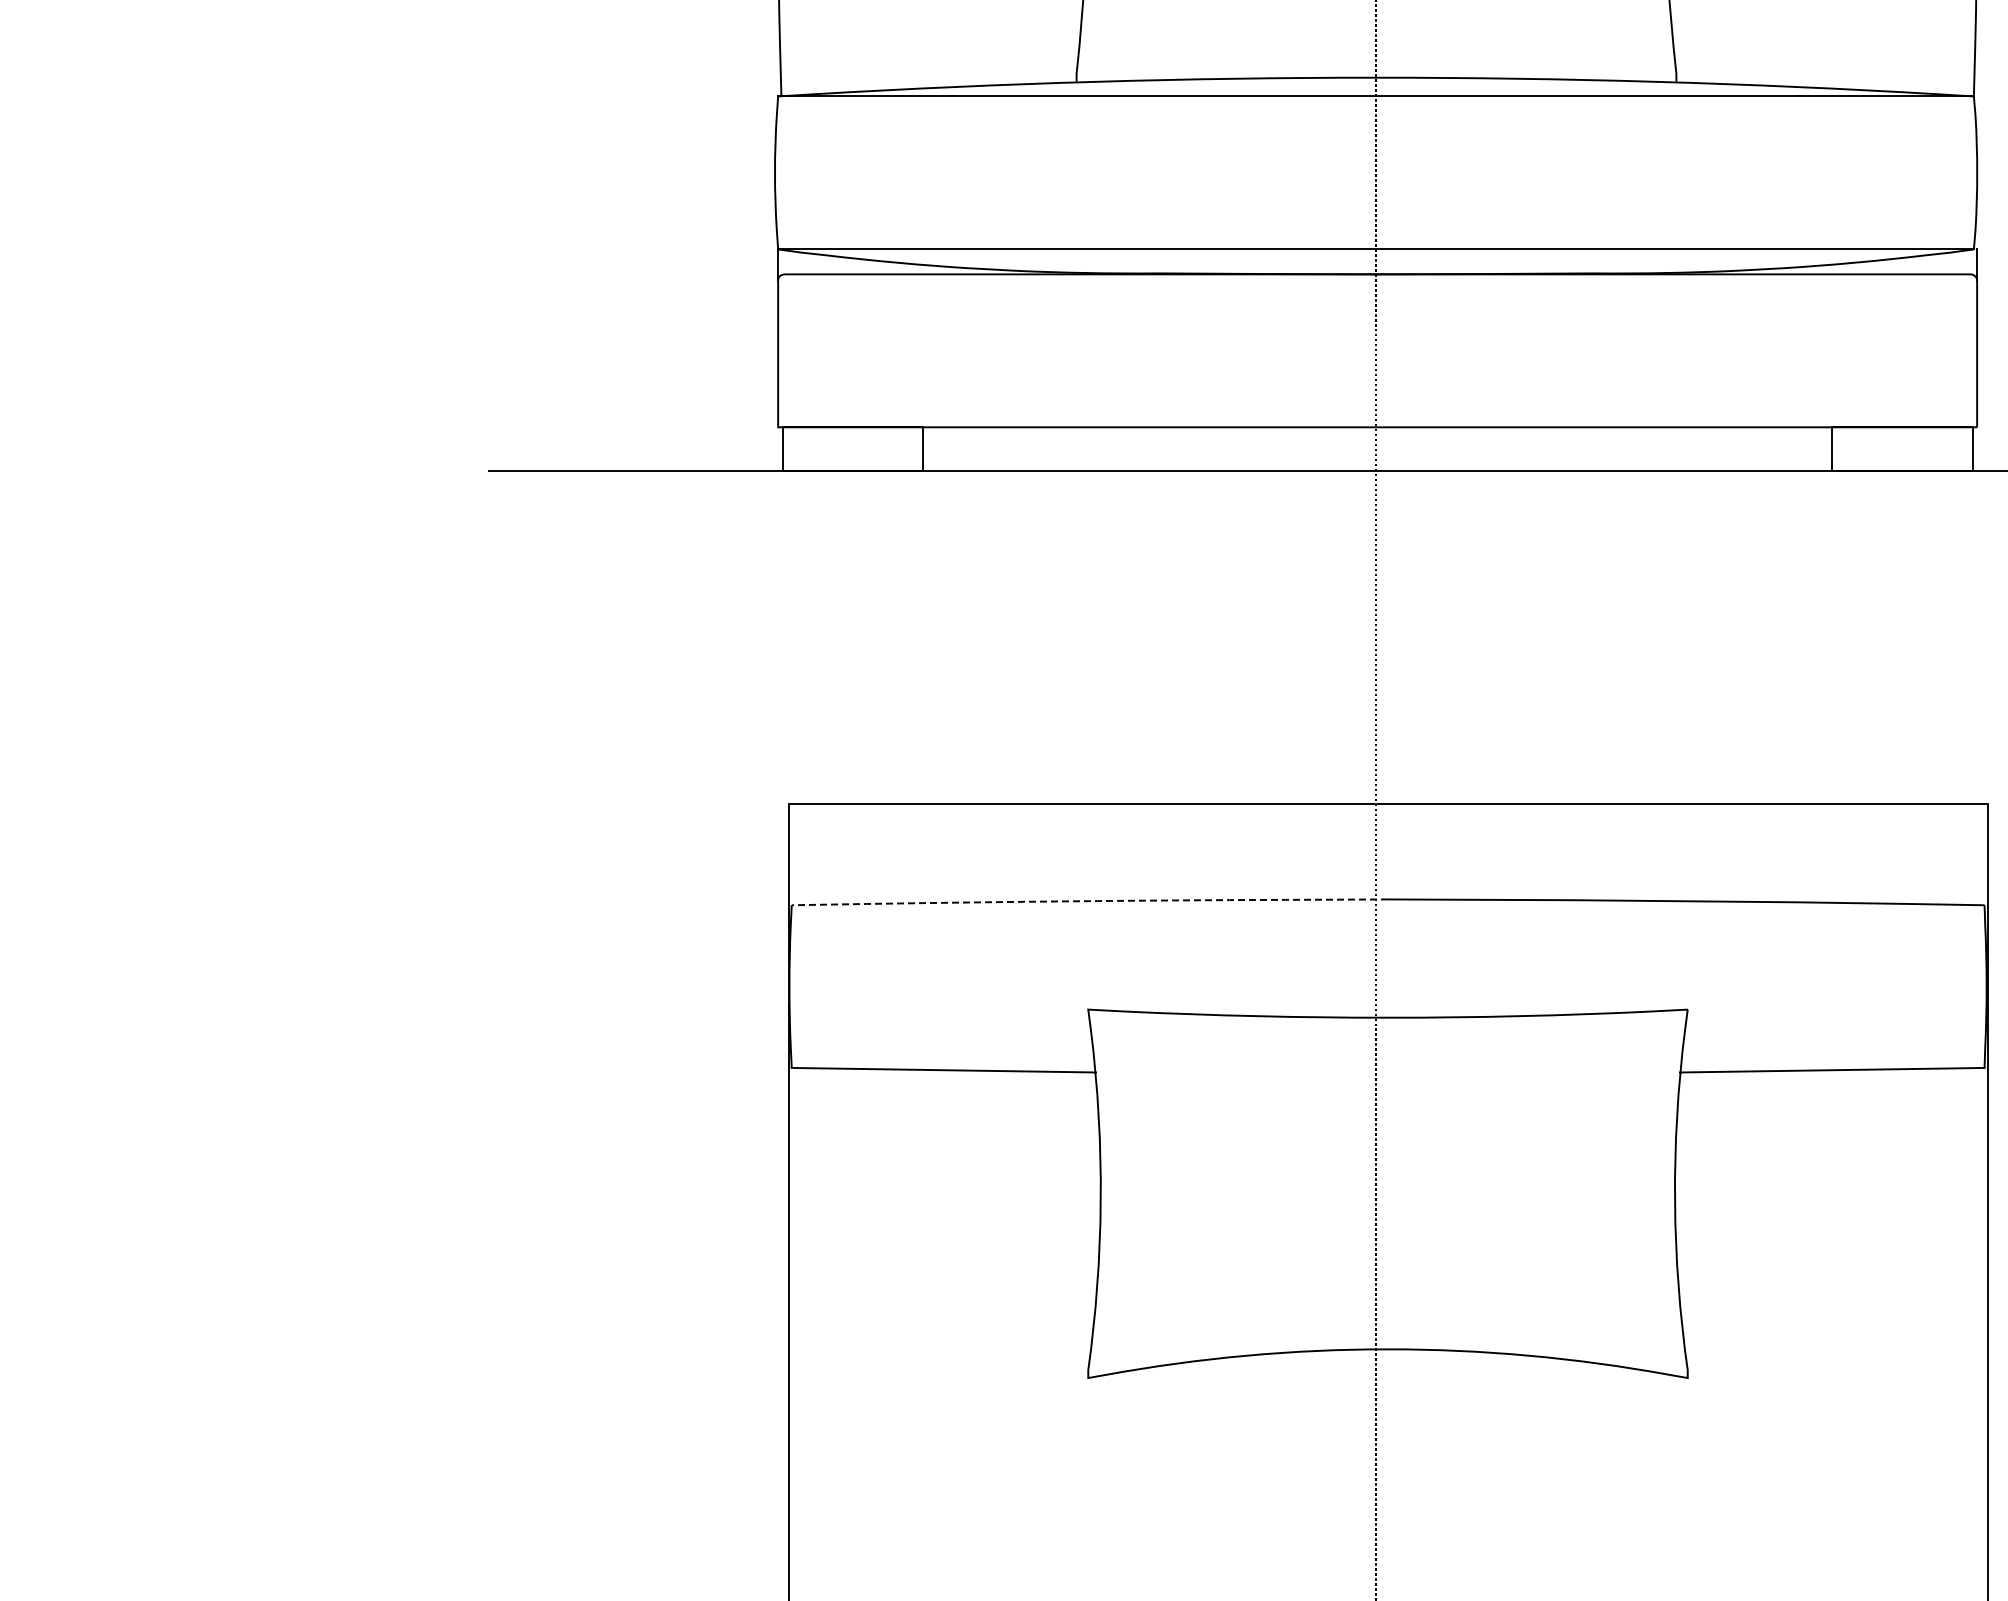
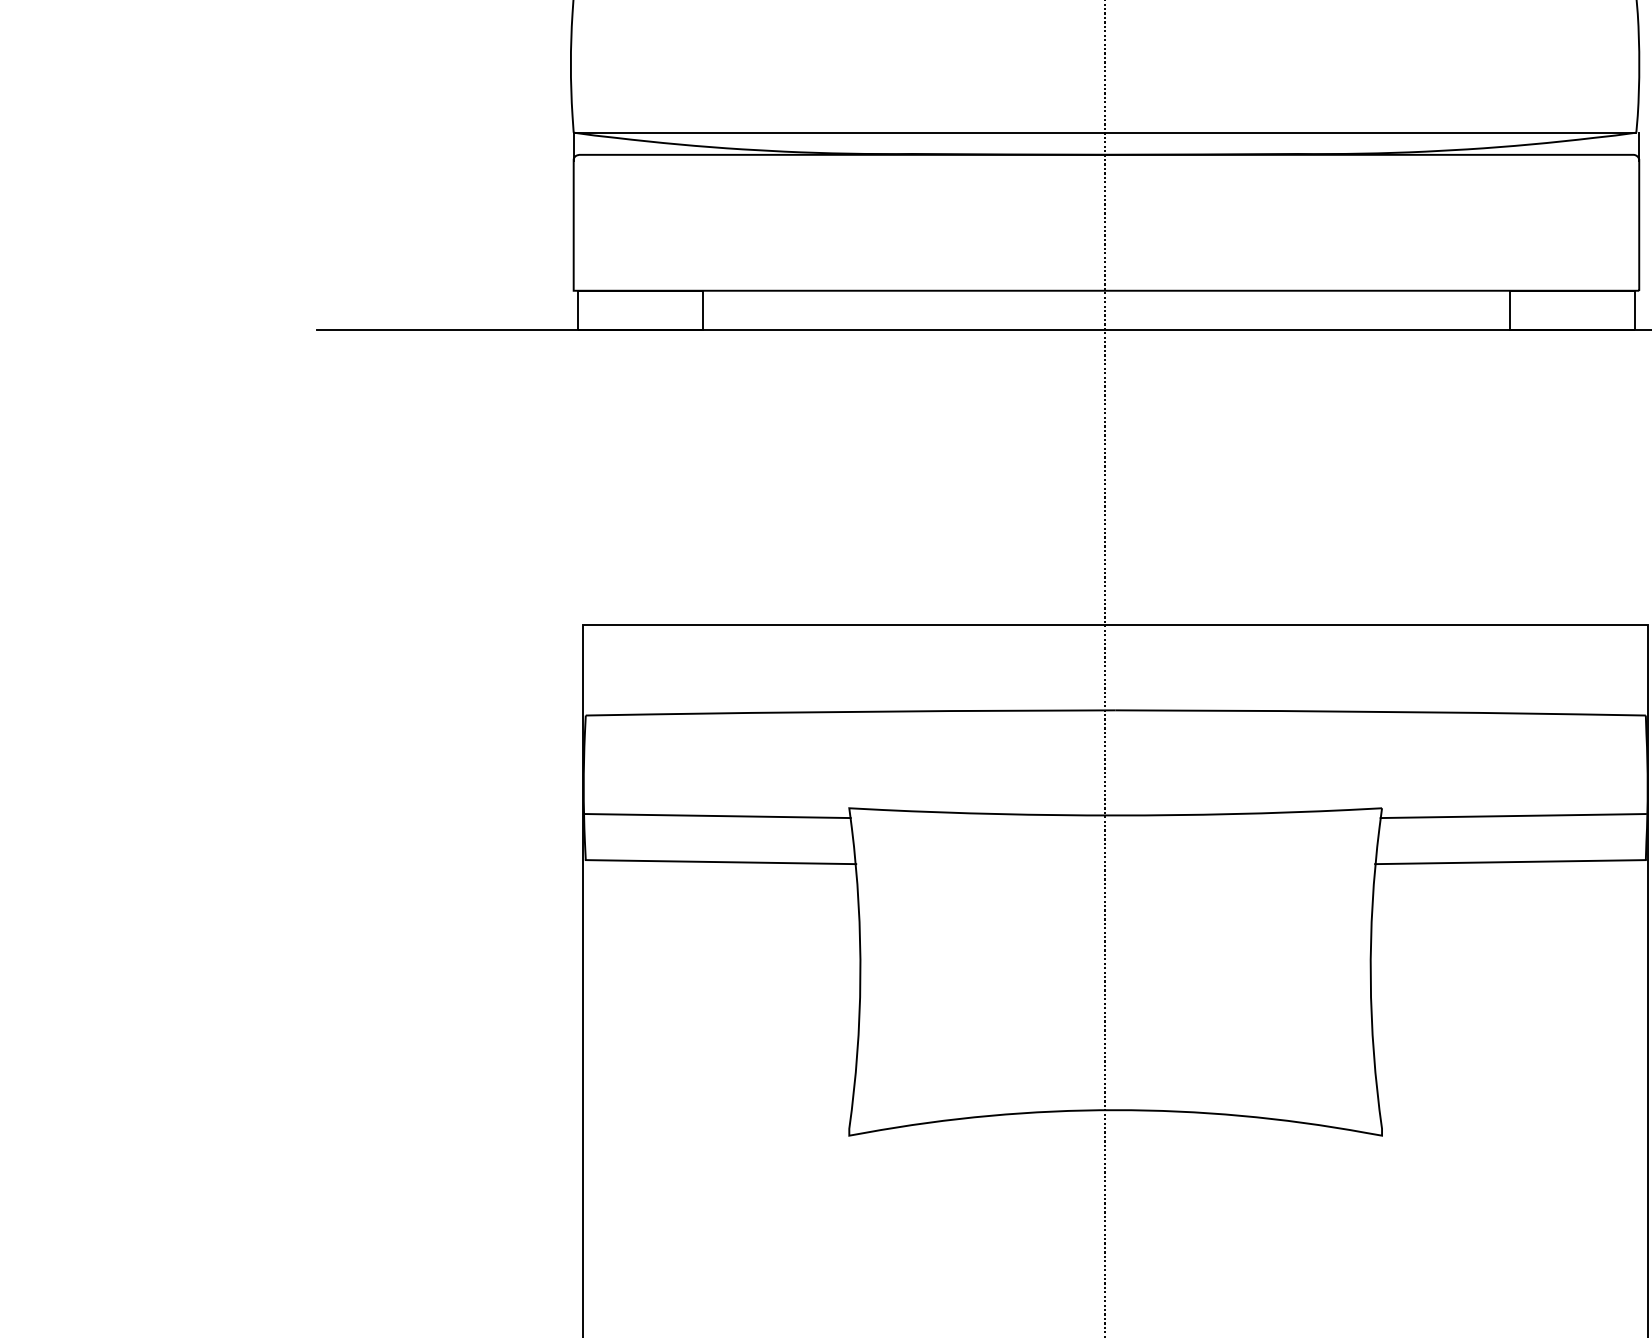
line: (1089, 901) -> (850, 712), dashed -> solid
line: (940, 1018) -> (717, 816), added
line: (1835, 1018) -> (1513, 816), added

